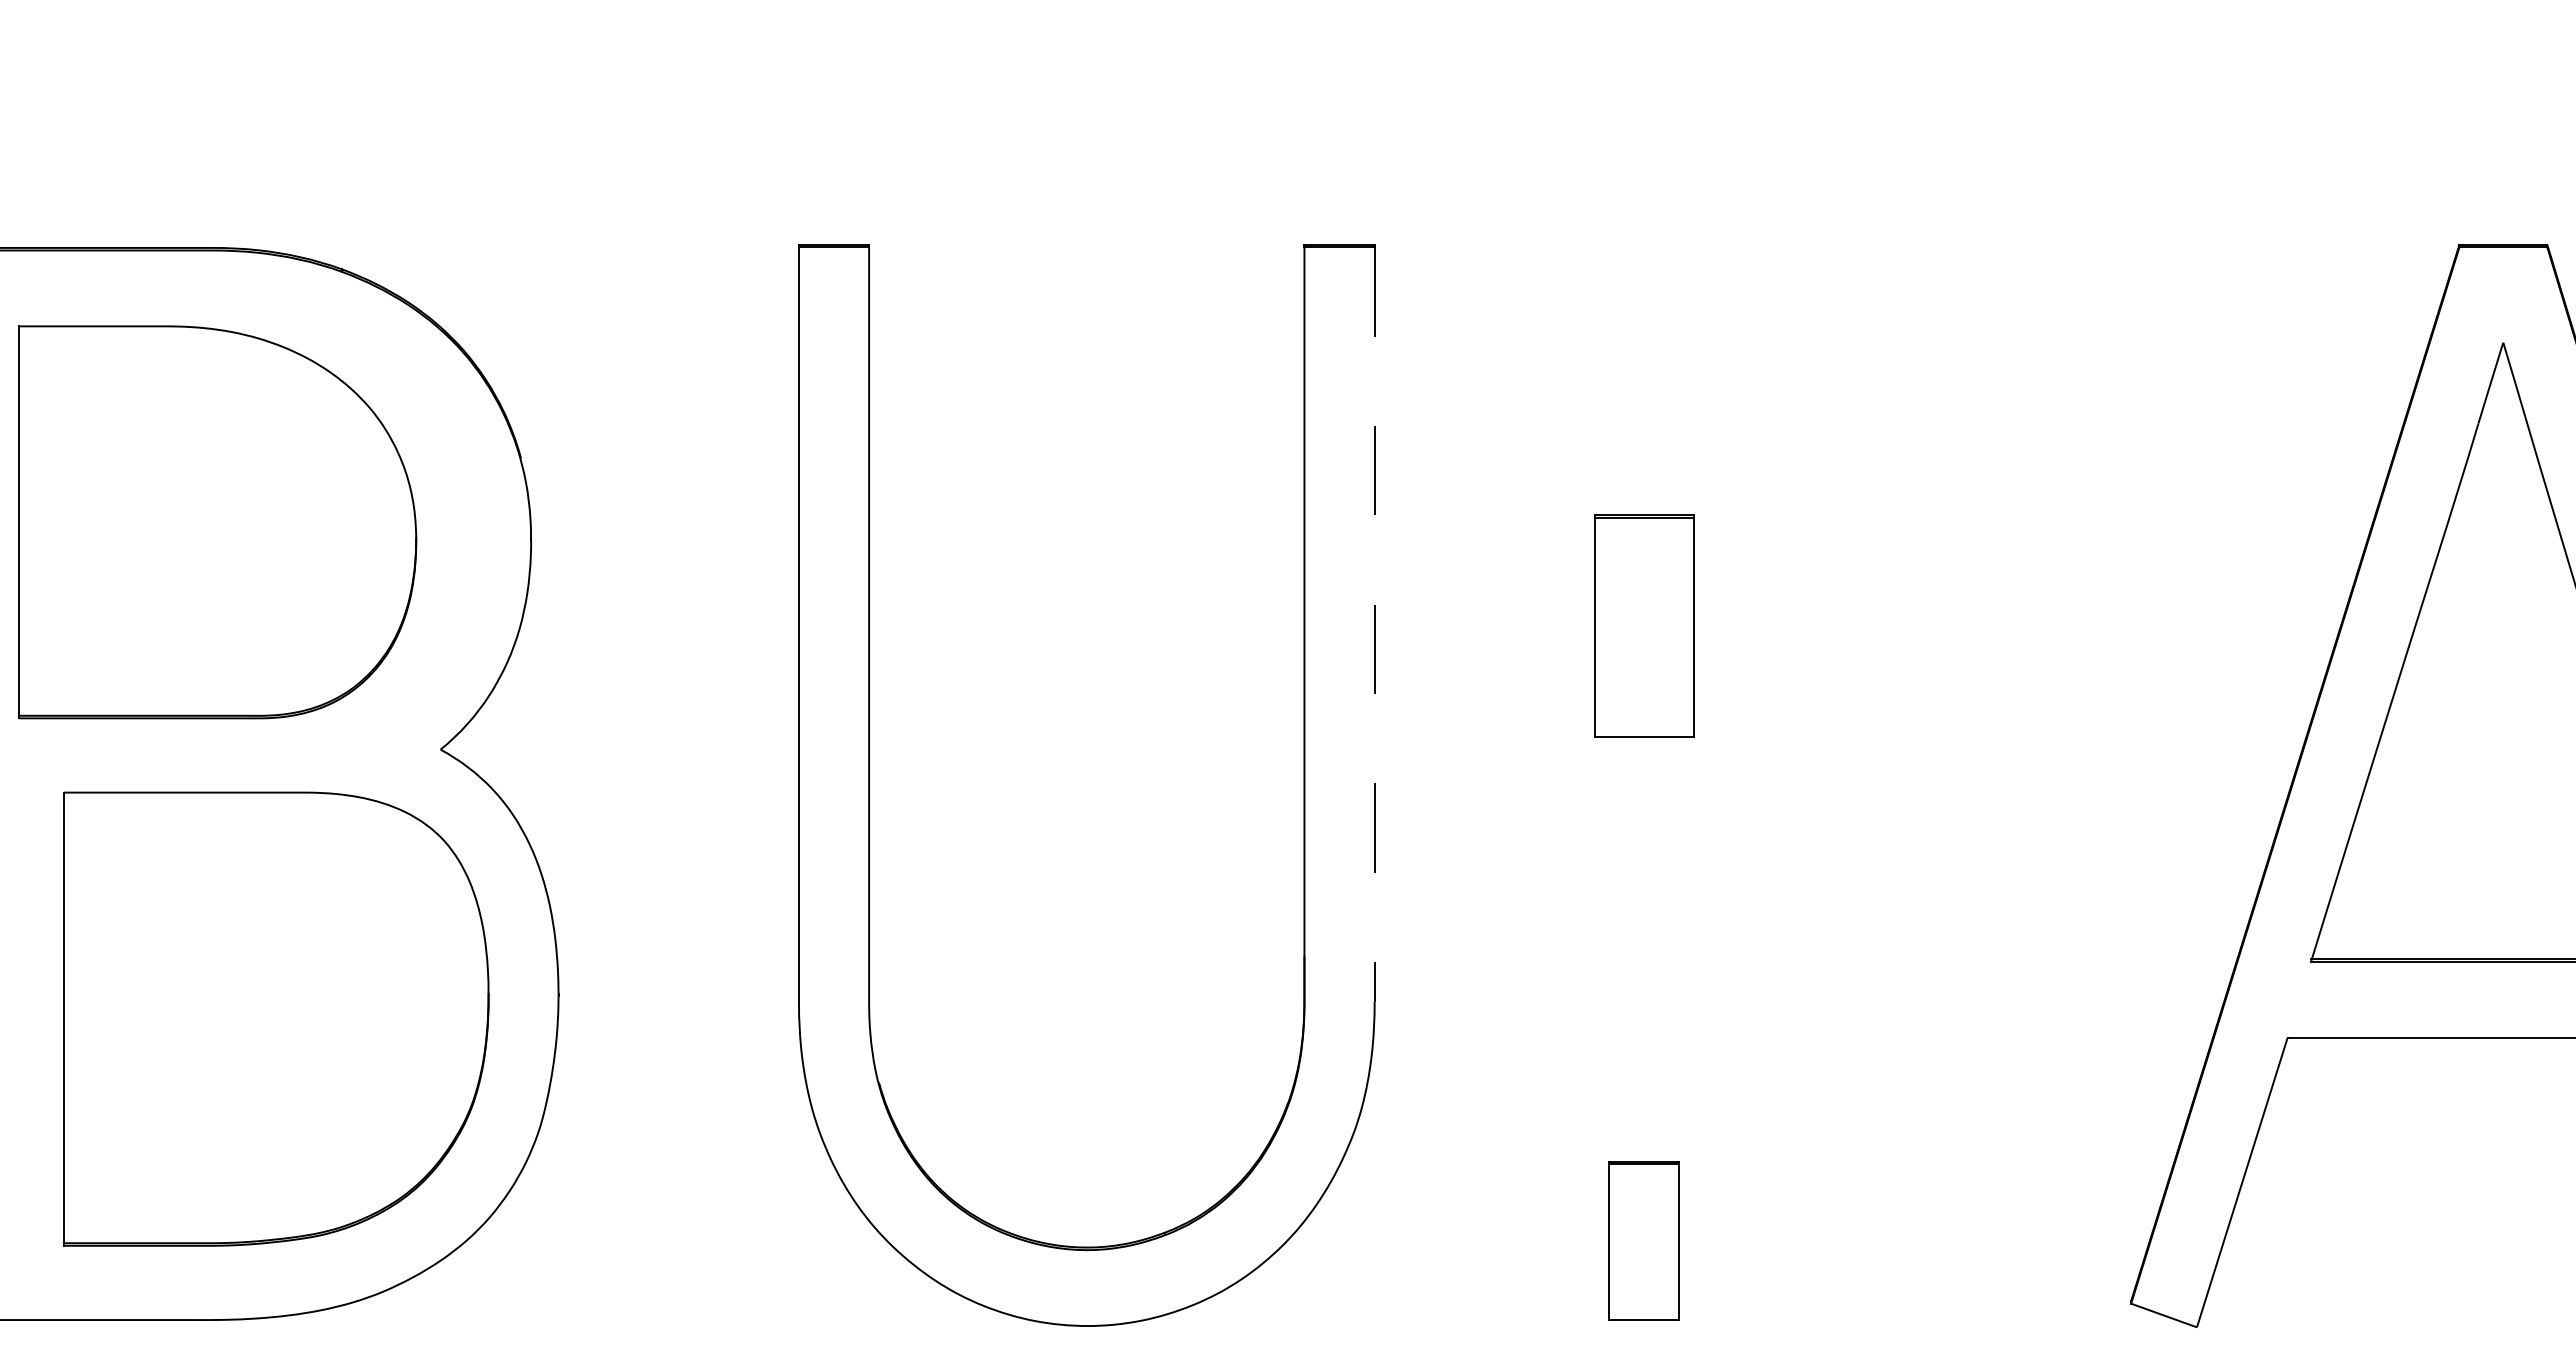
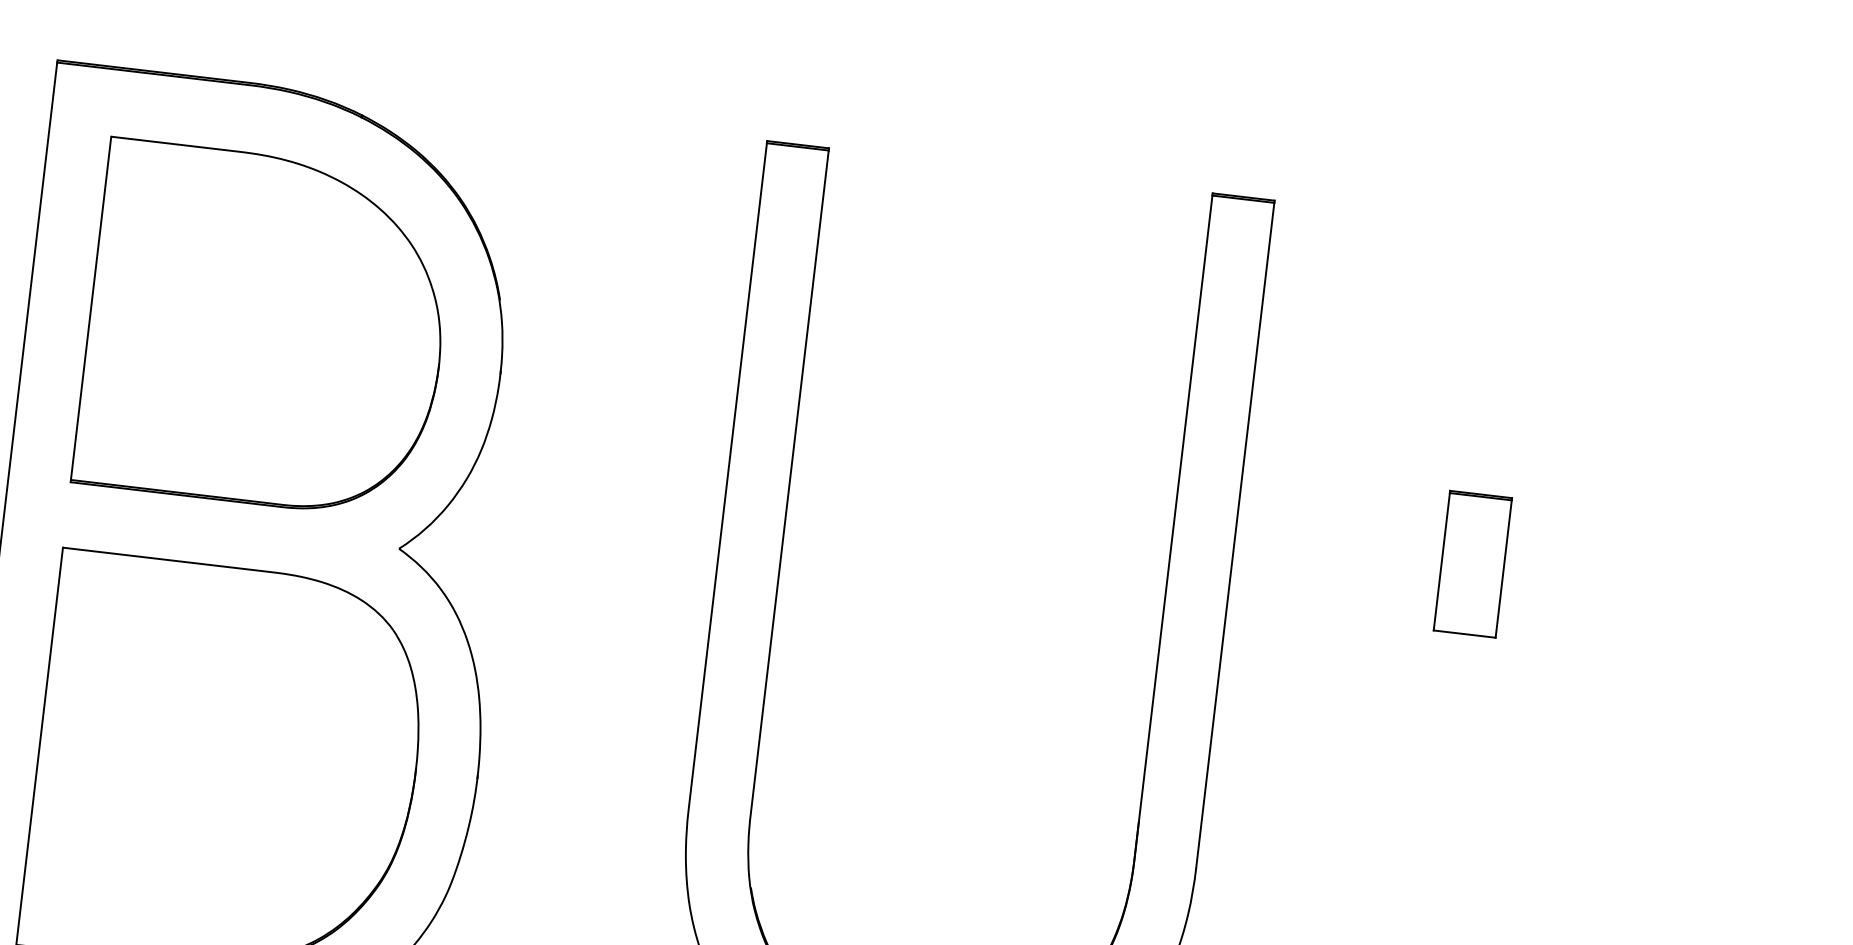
part: (217, 522) -> (265, 330), moved
line: (1374, 625) -> (1235, 536), dashed -> solid
part: (1643, 625) -> (1472, 563), size x0.71

